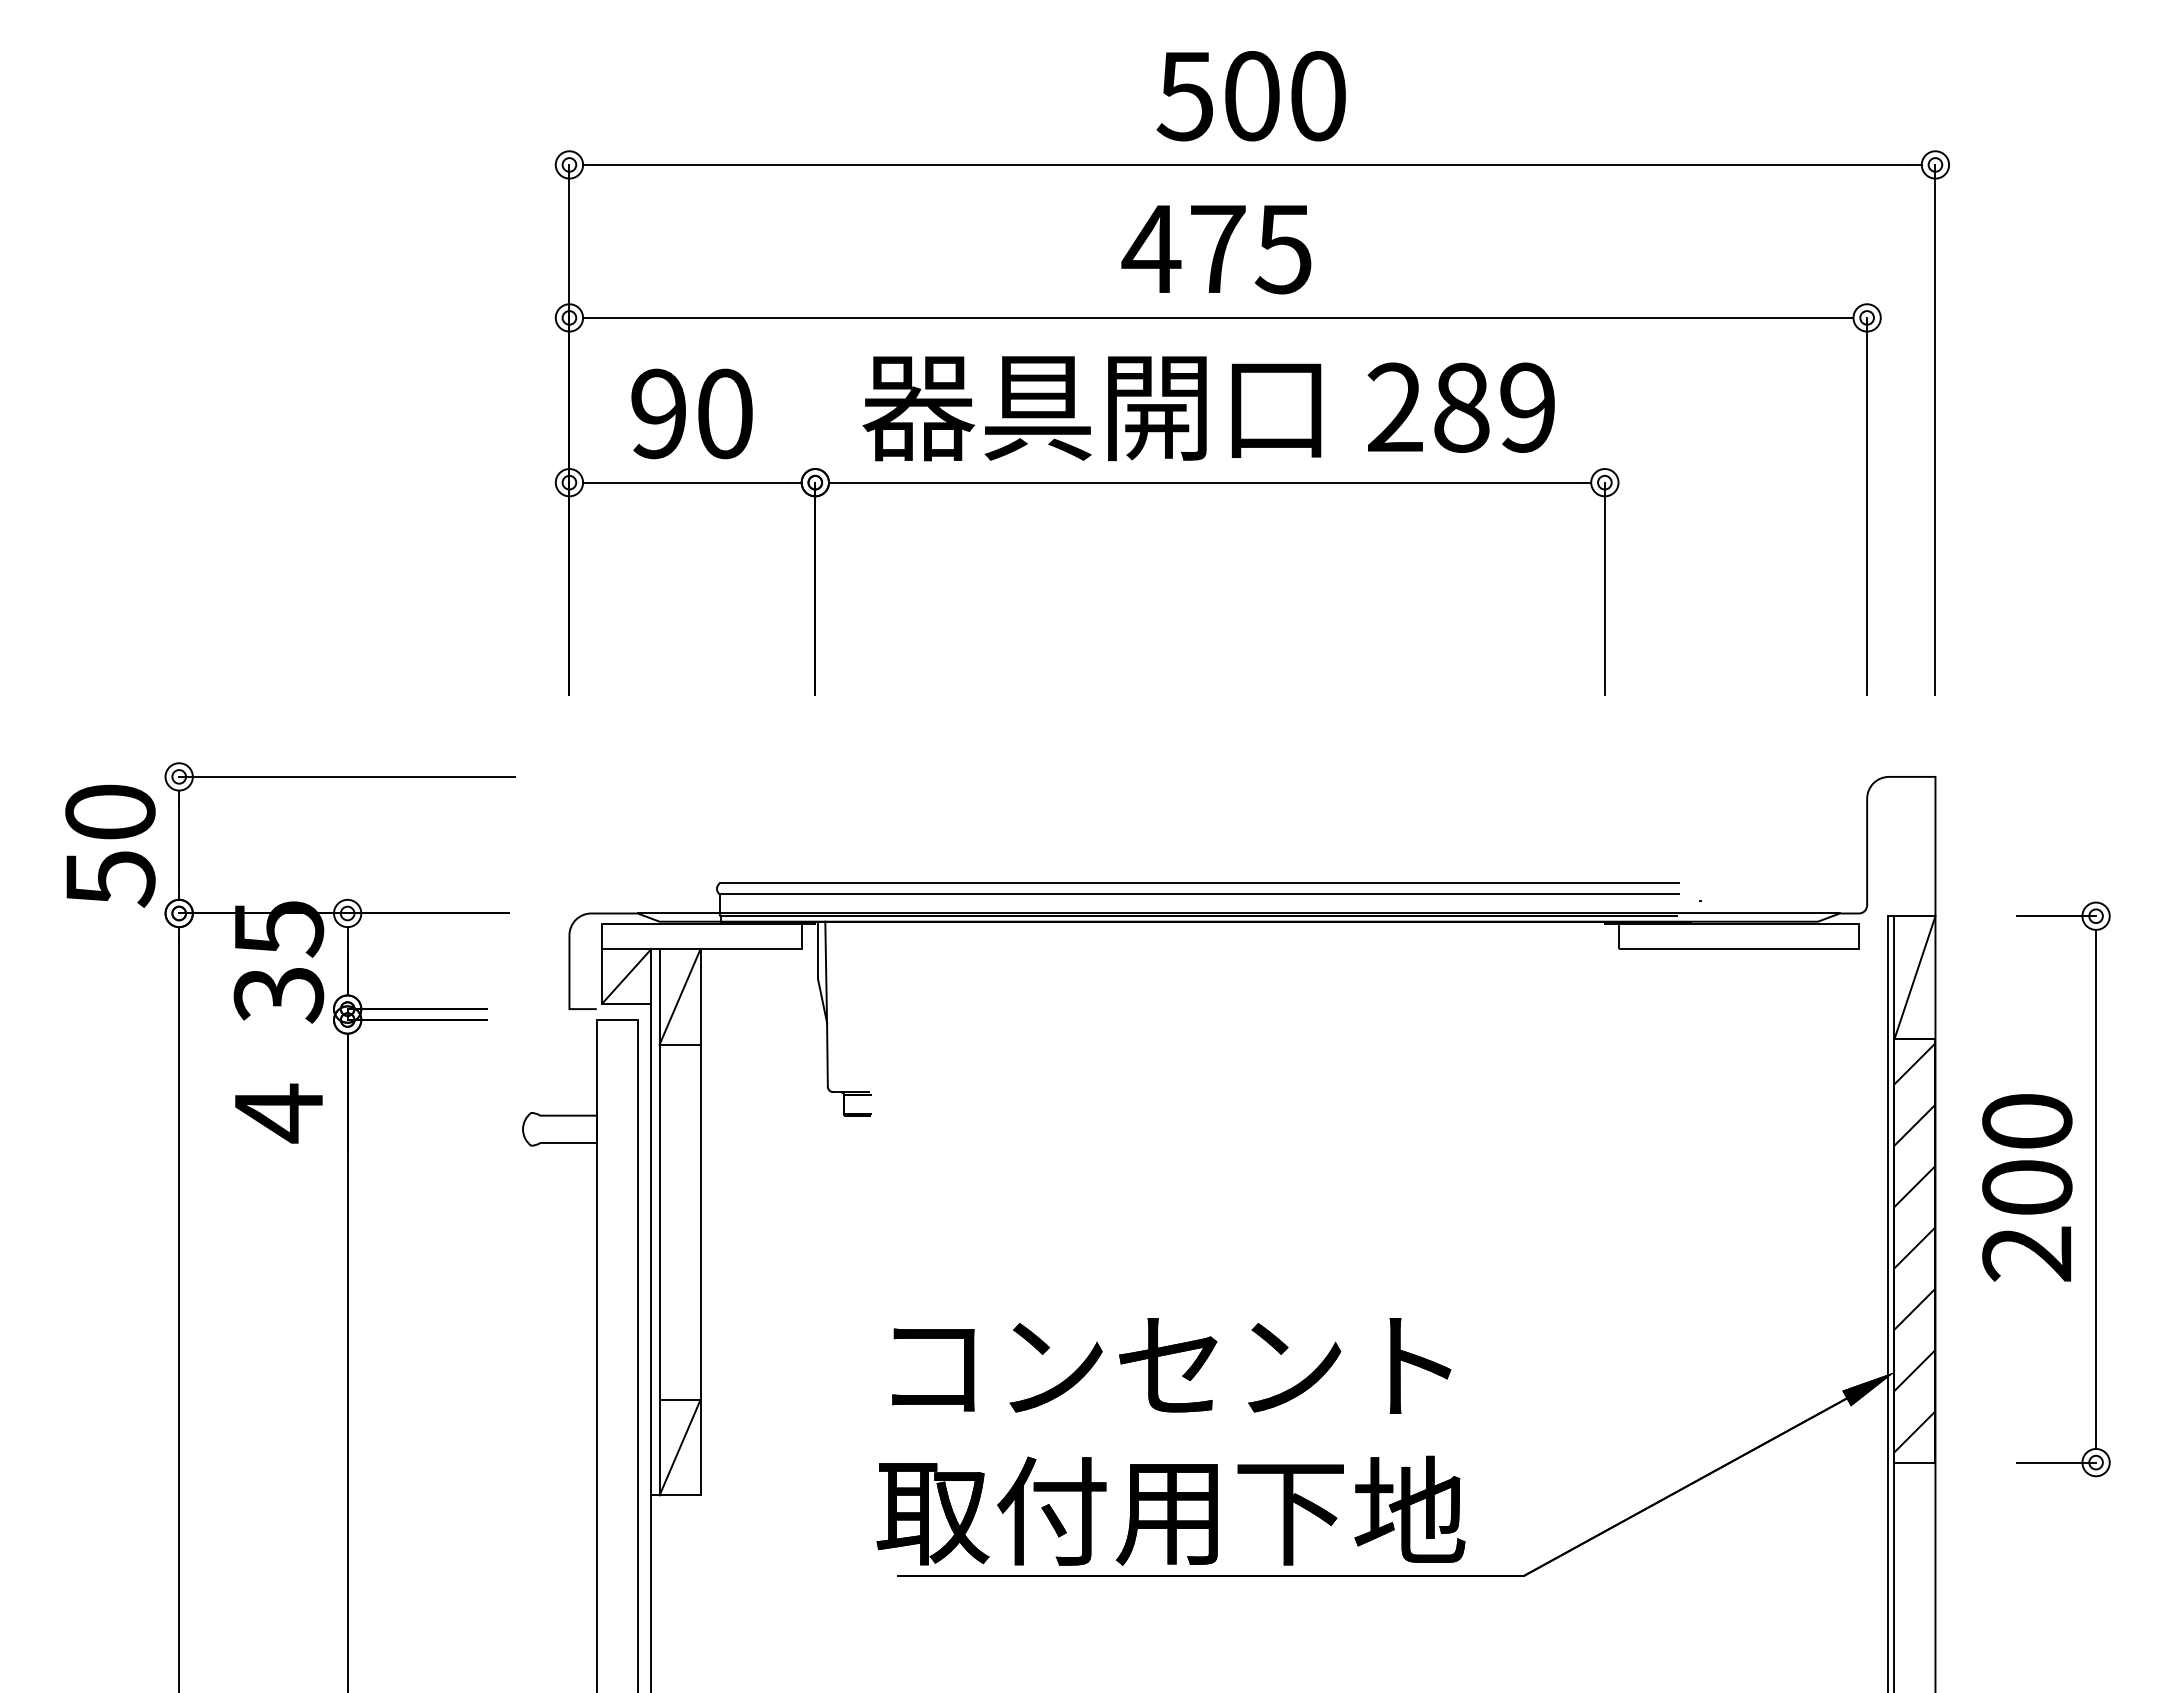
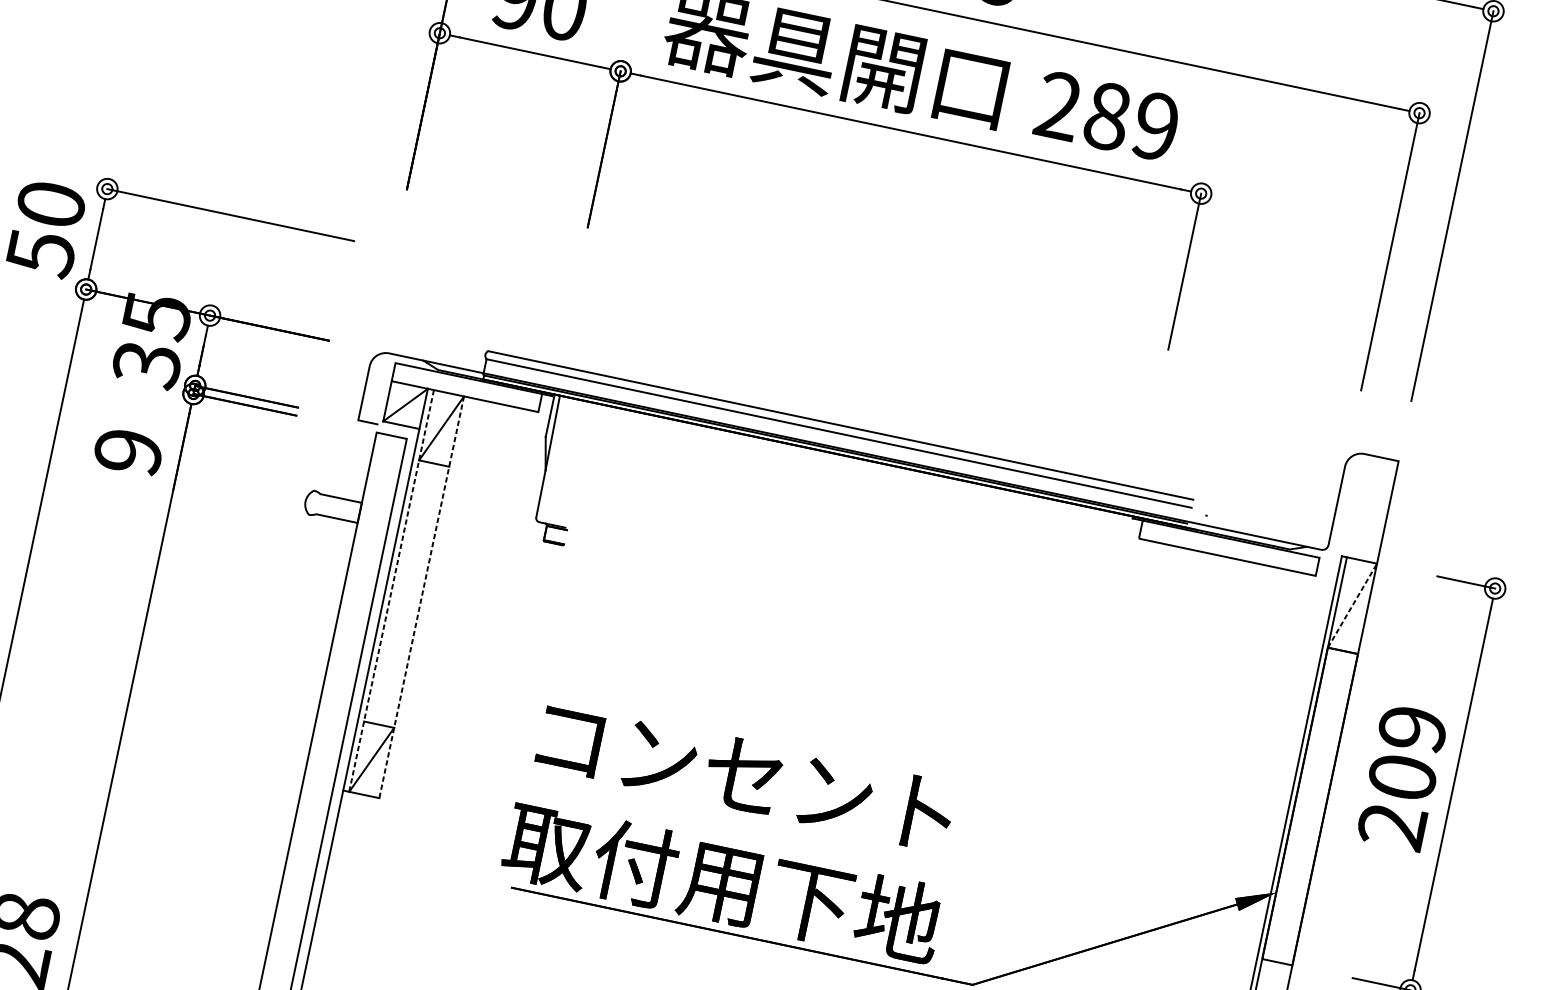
line: (1914, 977) -> (1352, 605), solid -> dashed
text: (278, 1113) -> (128, 451), 4 -> 9
text: (2027, 1121) -> (1412, 728), 200 -> 209
line: (659, 1222) -> (391, 591), solid -> dashed
line: (700, 1222) -> (421, 597), solid -> dashed
hatch: (1914, 1247) -> (1310, 803), removed

